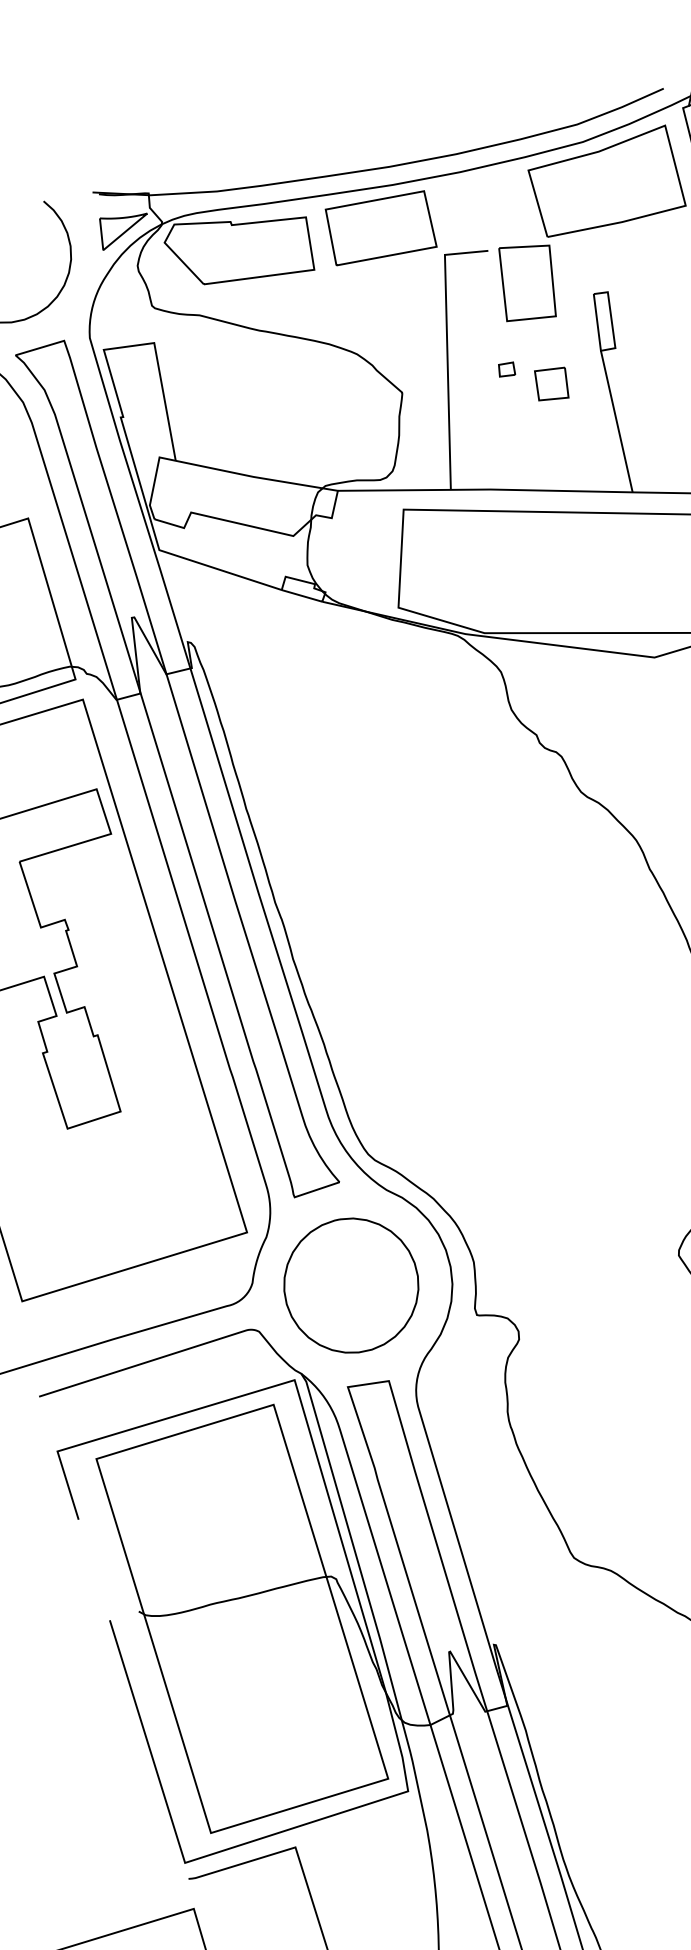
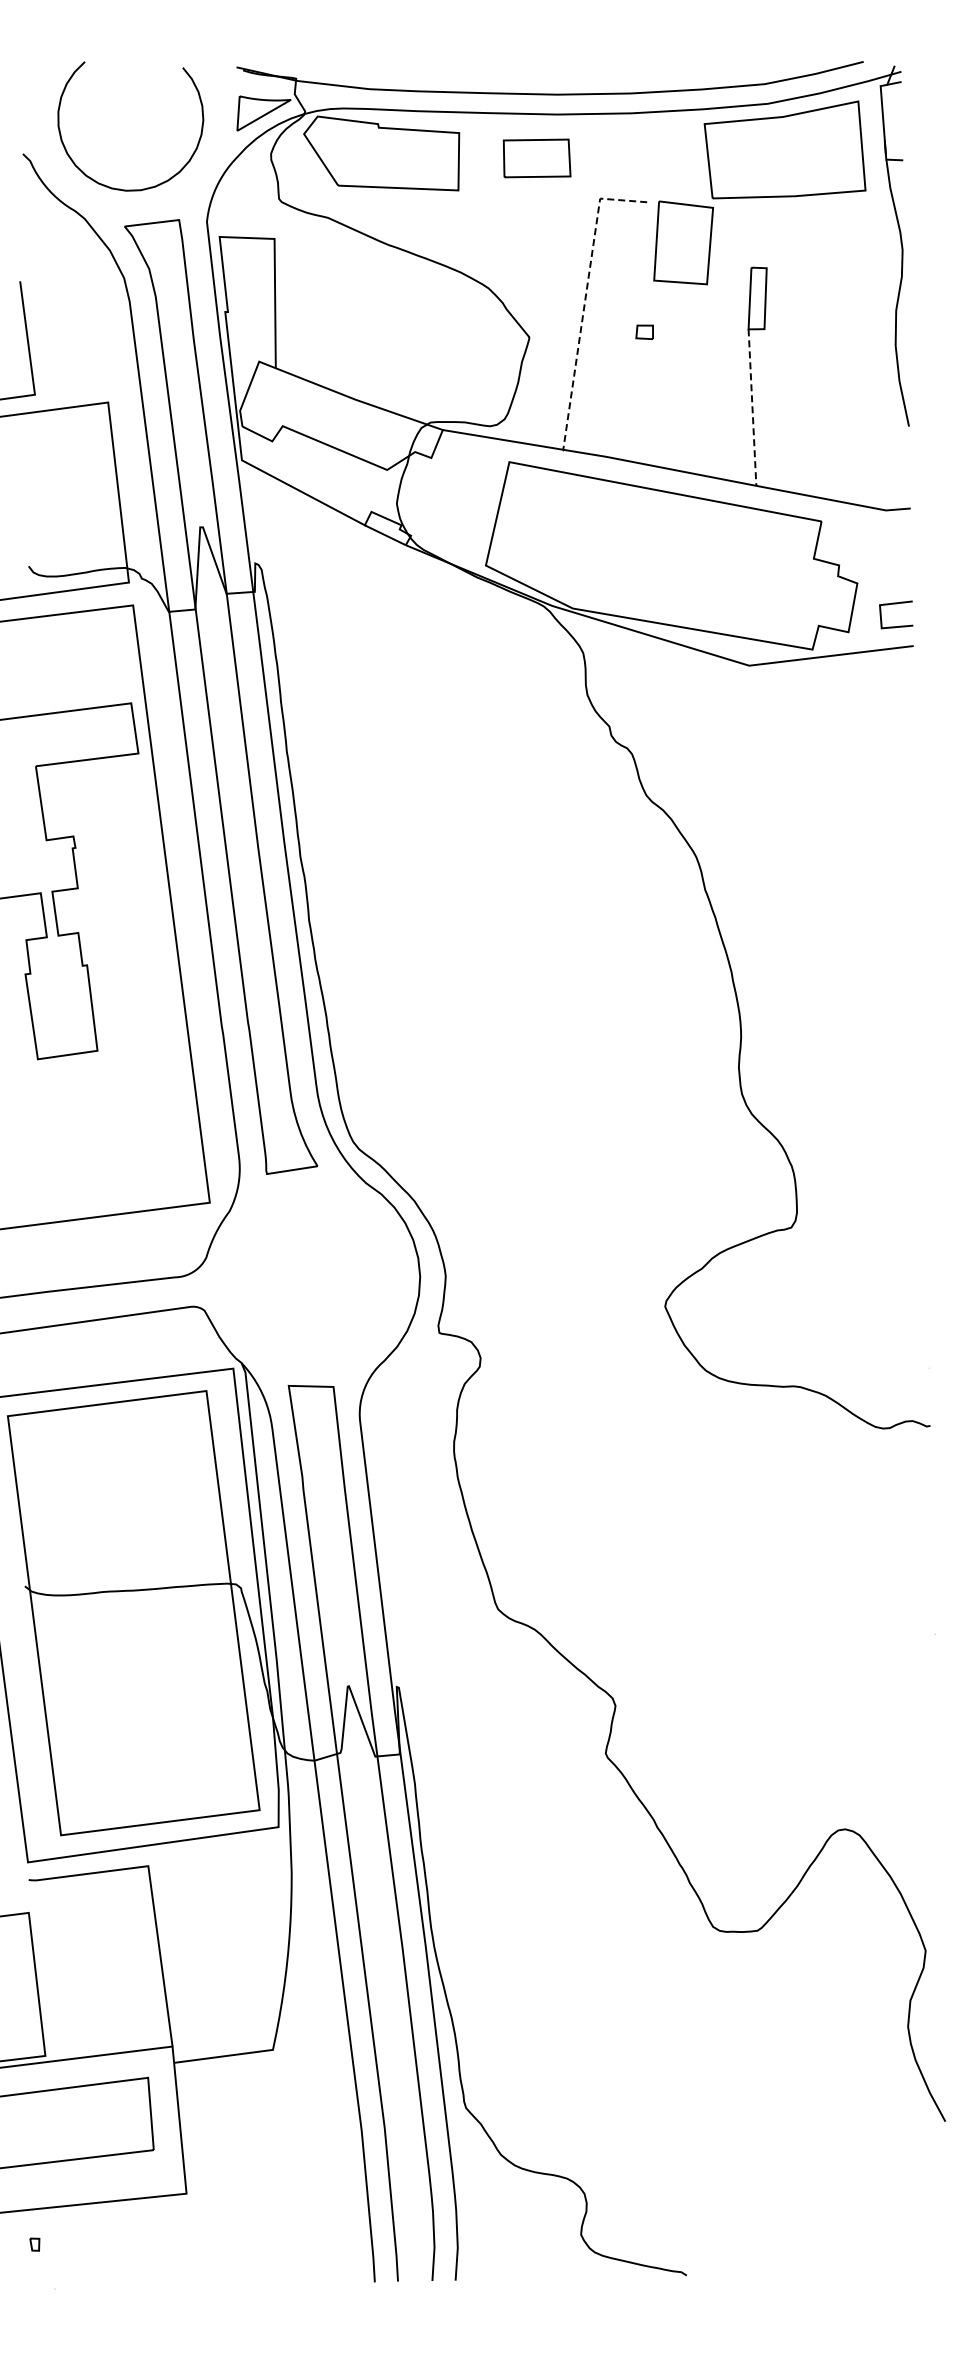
part: (380, 228) -> (536, 158), size x0.6
line: (447, 350) -> (585, 300), solid -> dashed
part: (552, 384) -> (690, 356), removed
line: (616, 422) -> (752, 408), solid -> dashed
part: (350, 1285) -> (310, 1278), removed

